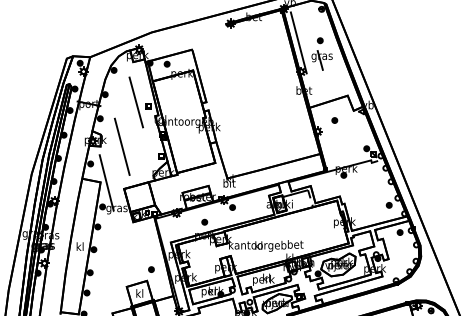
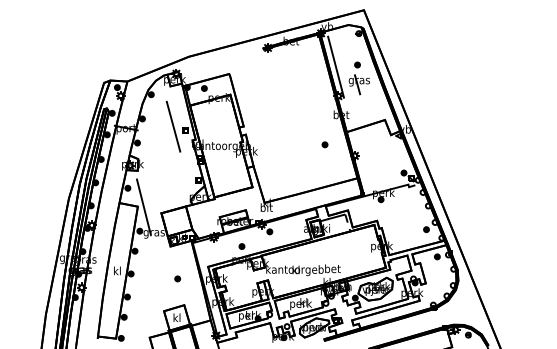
part: (334, 120) -> (324, 144), moved
line: (122, 147) -> (159, 171), removed
part: (151, 269) -> (177, 278), moved

